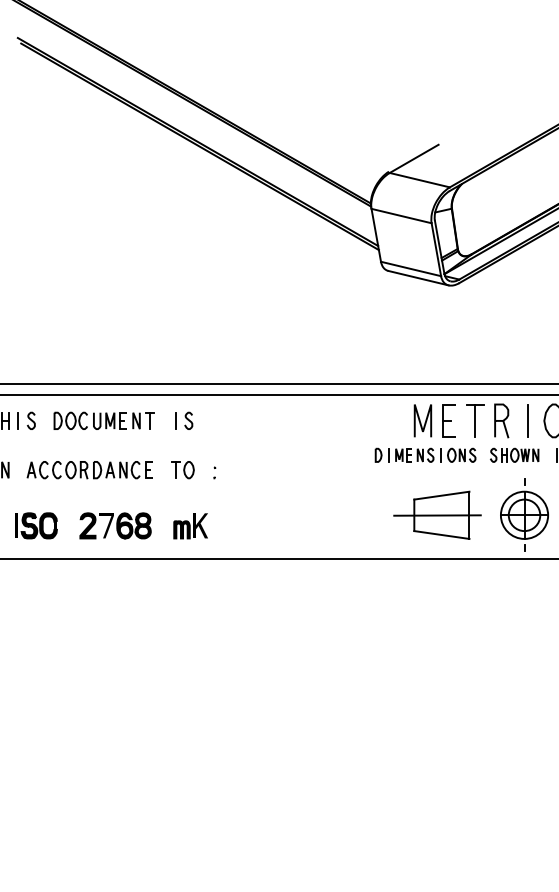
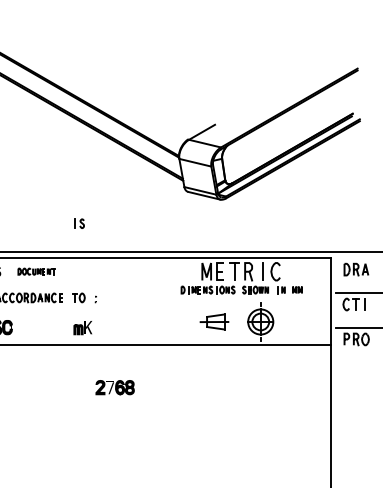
part: (103, 420) -> (36, 271), size x0.7
part: (183, 420) -> (79, 223), moved
part: (437, 514) -> (214, 321), size x0.6
part: (114, 525) -> (114, 387), moved

